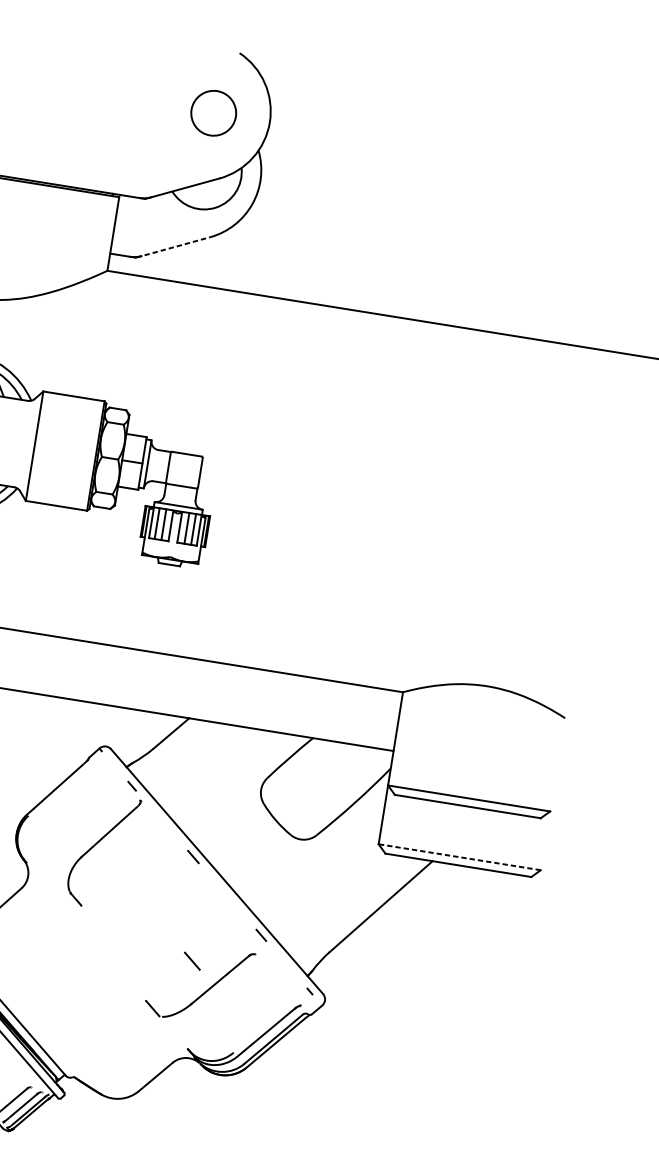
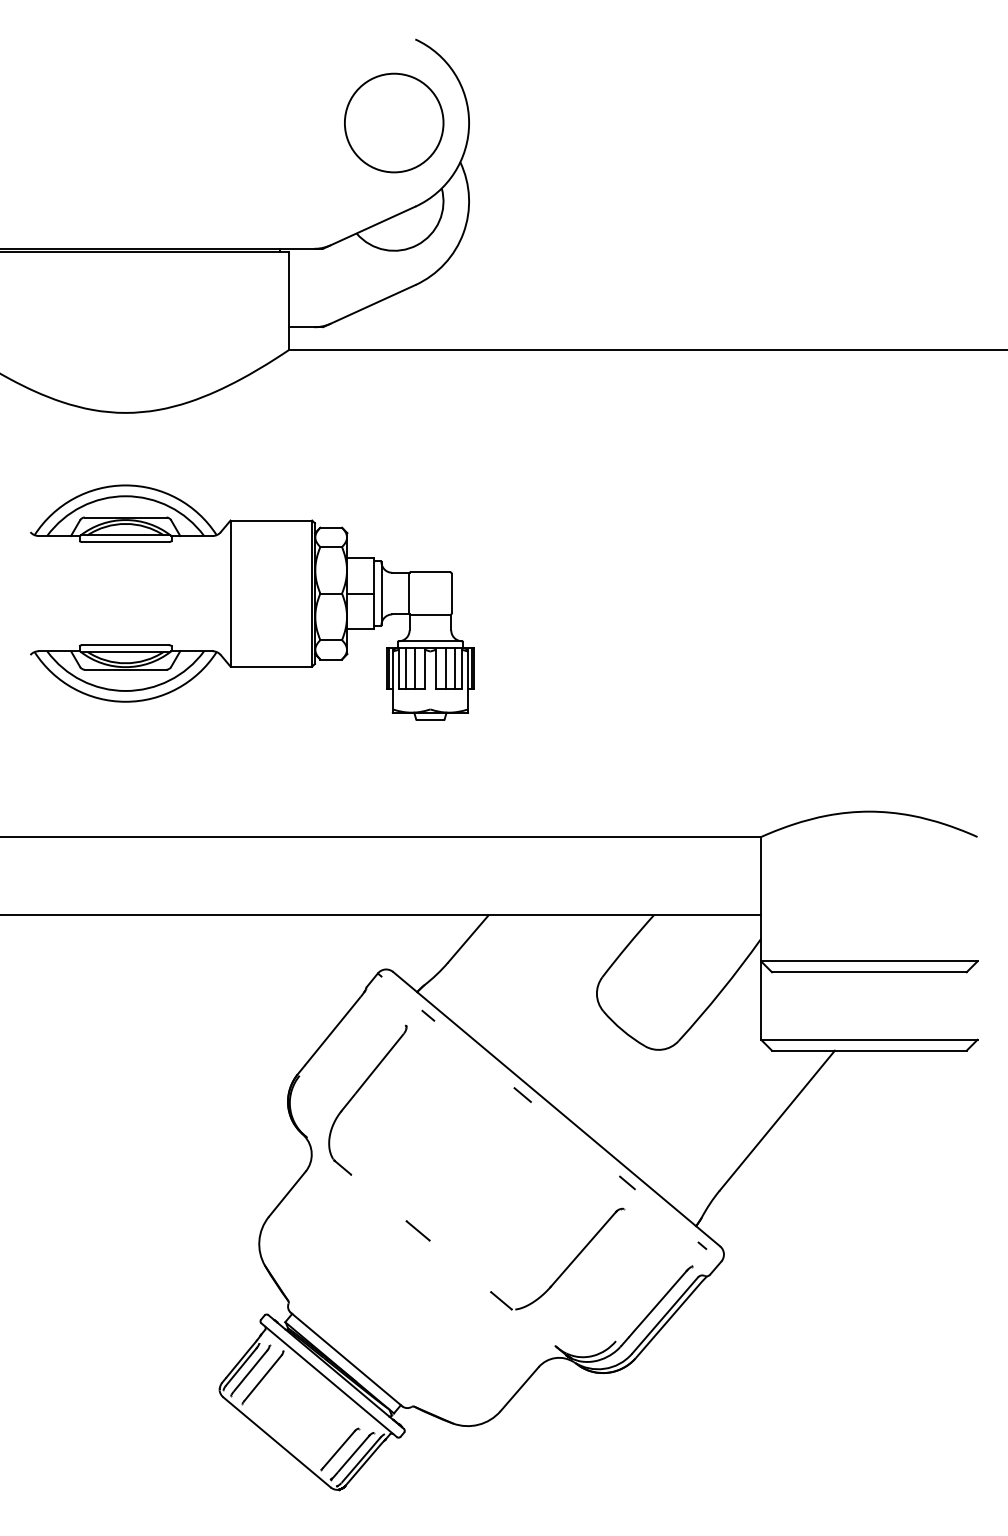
circle: (213, 112) -> (393, 122), size x1.67
line: (174, 247) -> (370, 305), dashed -> solid
part: (97, 843) -> (359, 1090), moved
line: (459, 856) -> (868, 1039), dashed -> solid
line: (191, 960) -> (417, 1230), moved

